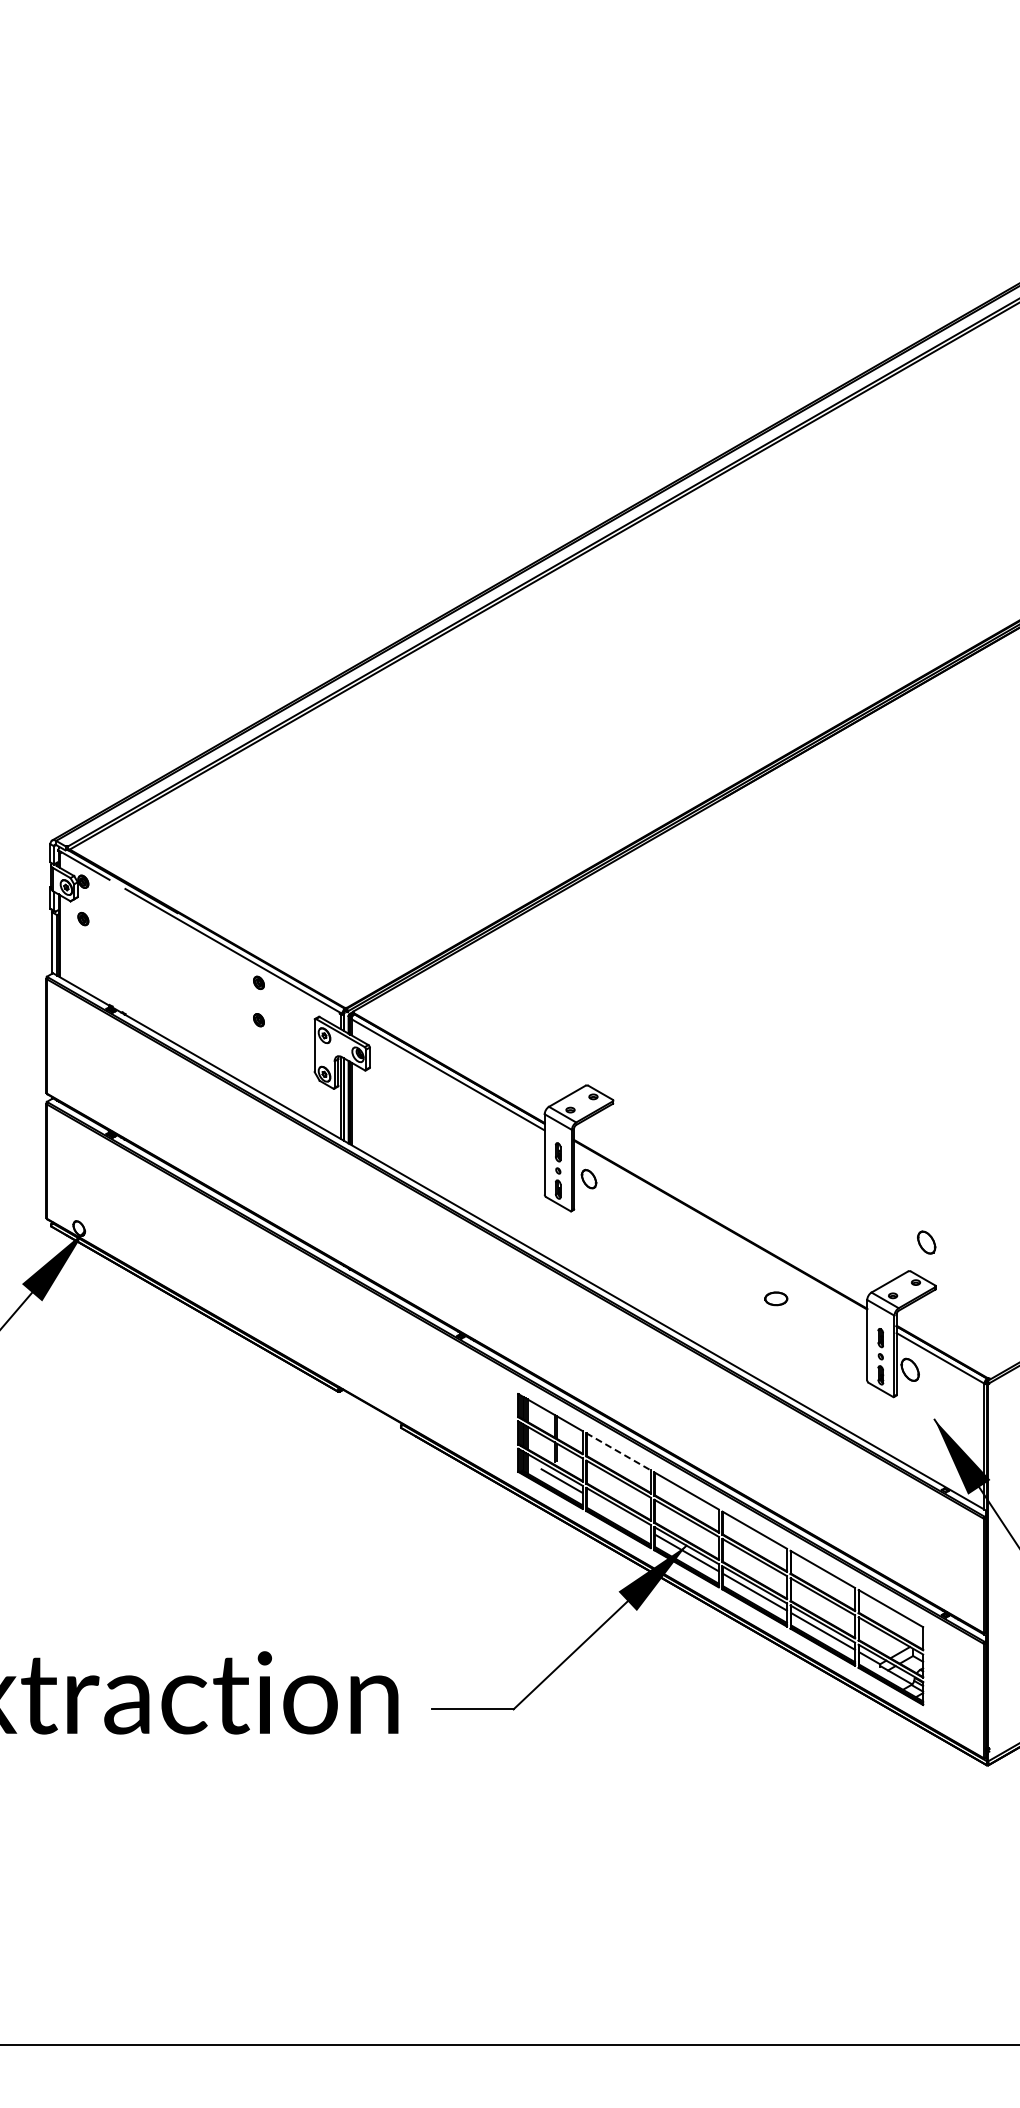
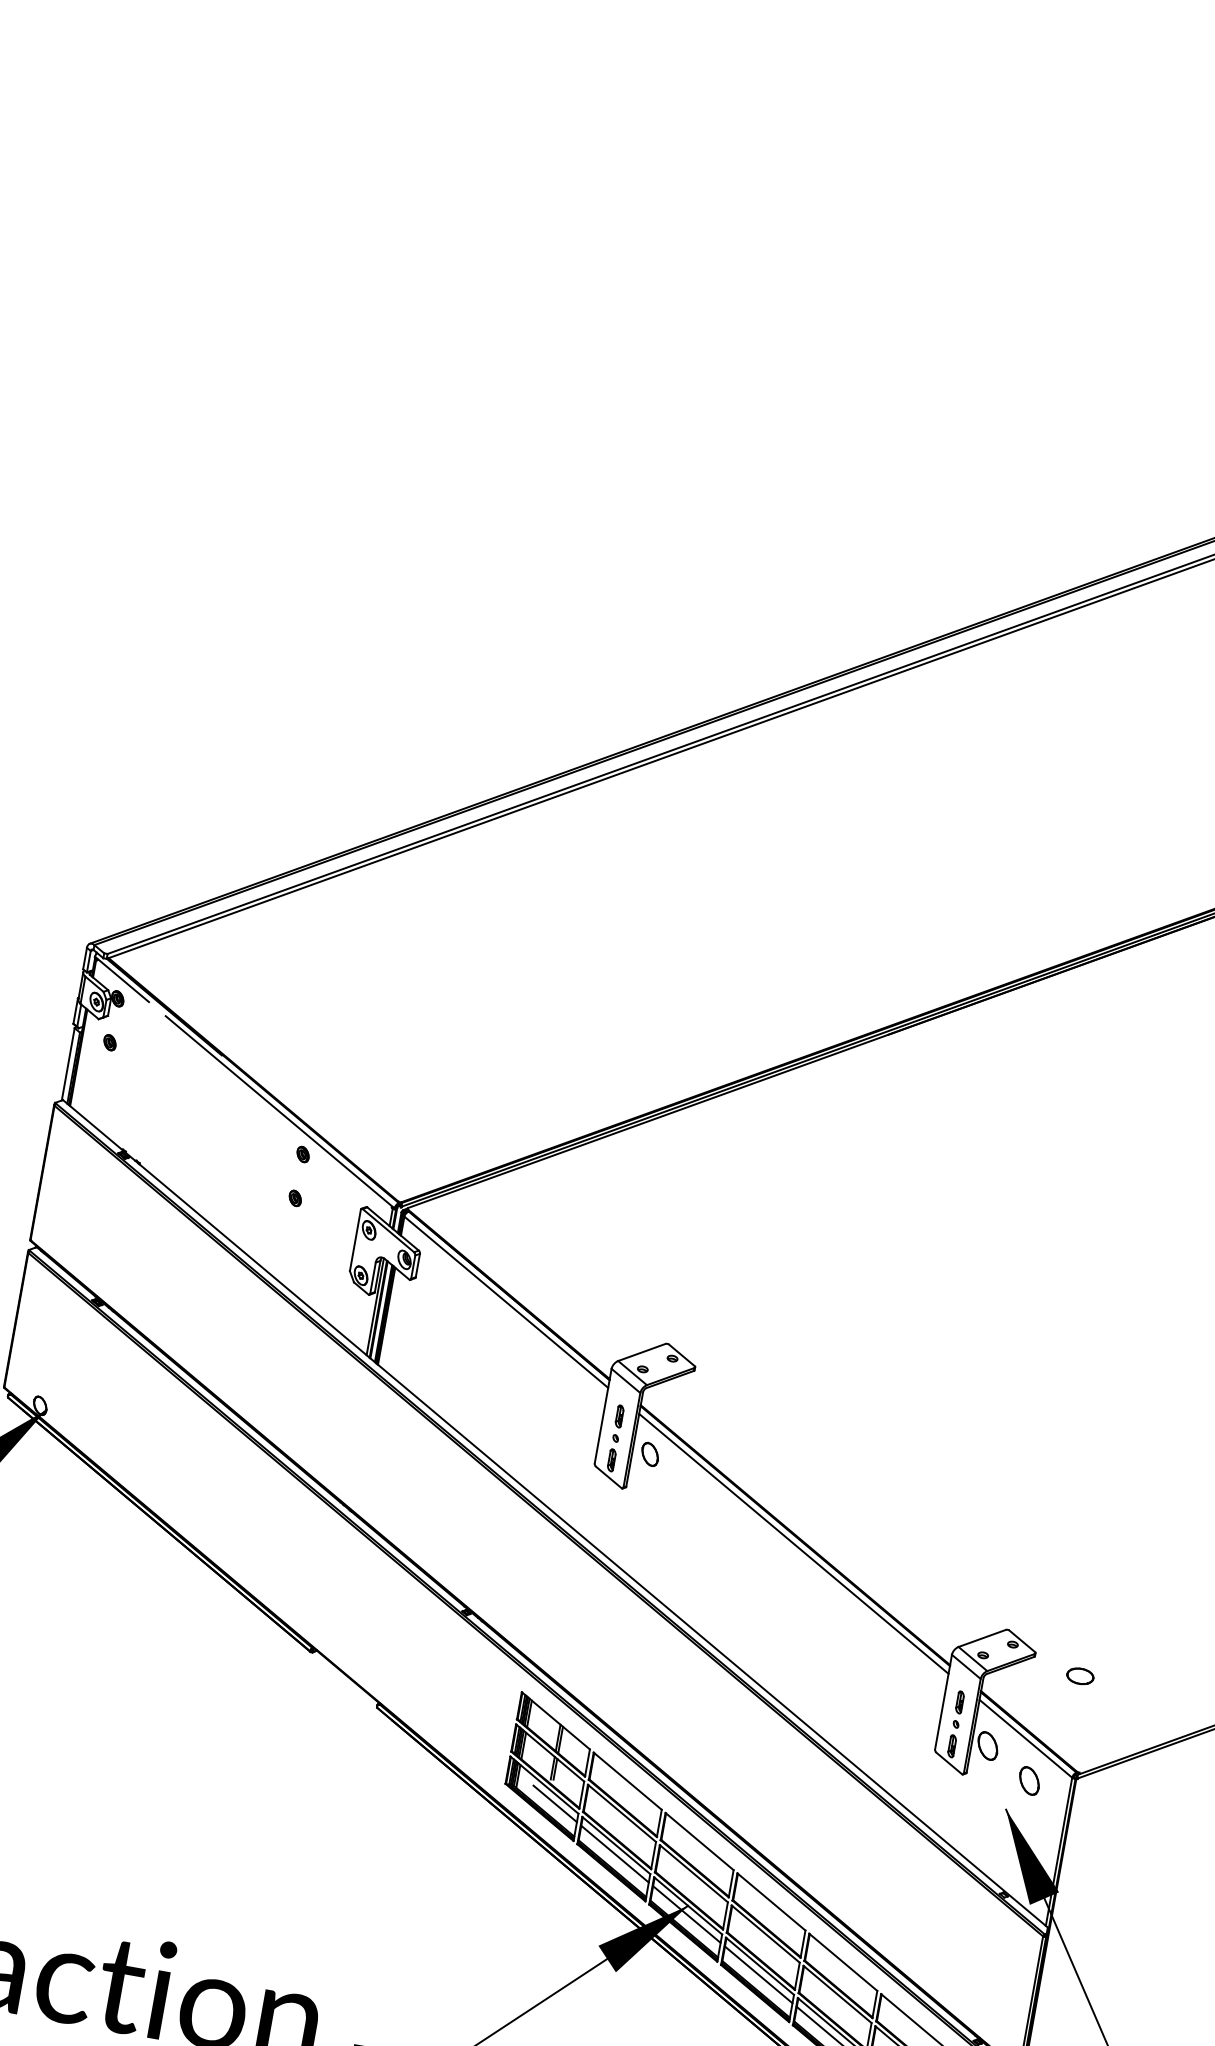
line: (720, 1231) -> (793, 1543), added
part: (926, 1242) -> (1029, 1780), moved
part: (776, 1298) -> (1080, 1675), moved
line: (618, 1451) -> (627, 1780), dashed -> solid
line: (618, 1513) -> (614, 1853), added

